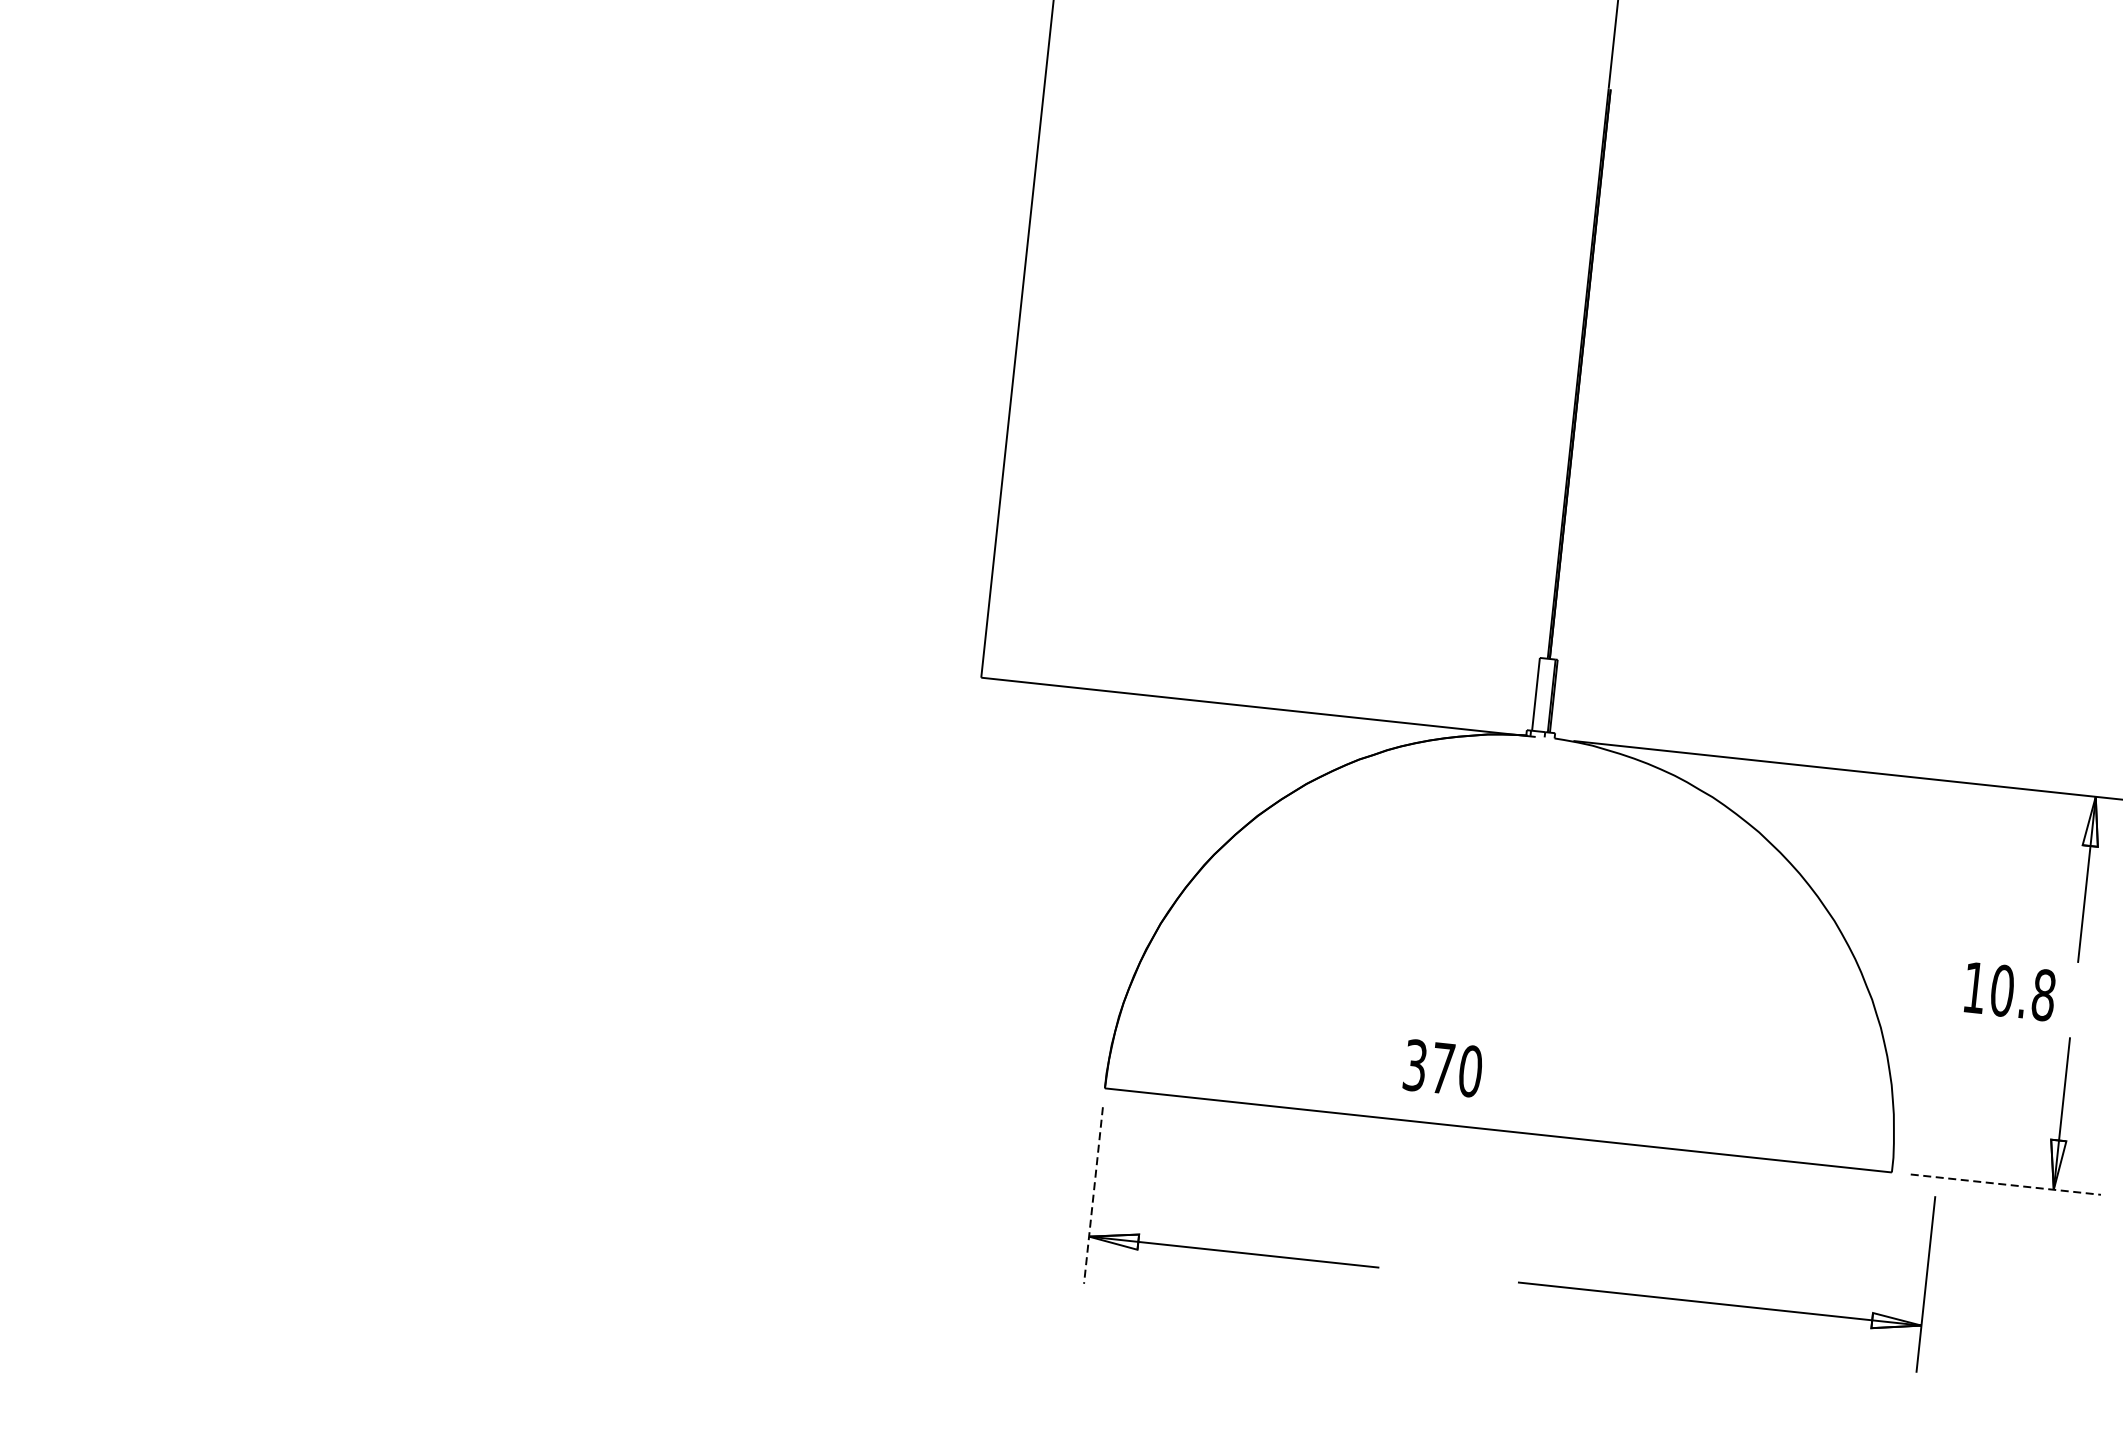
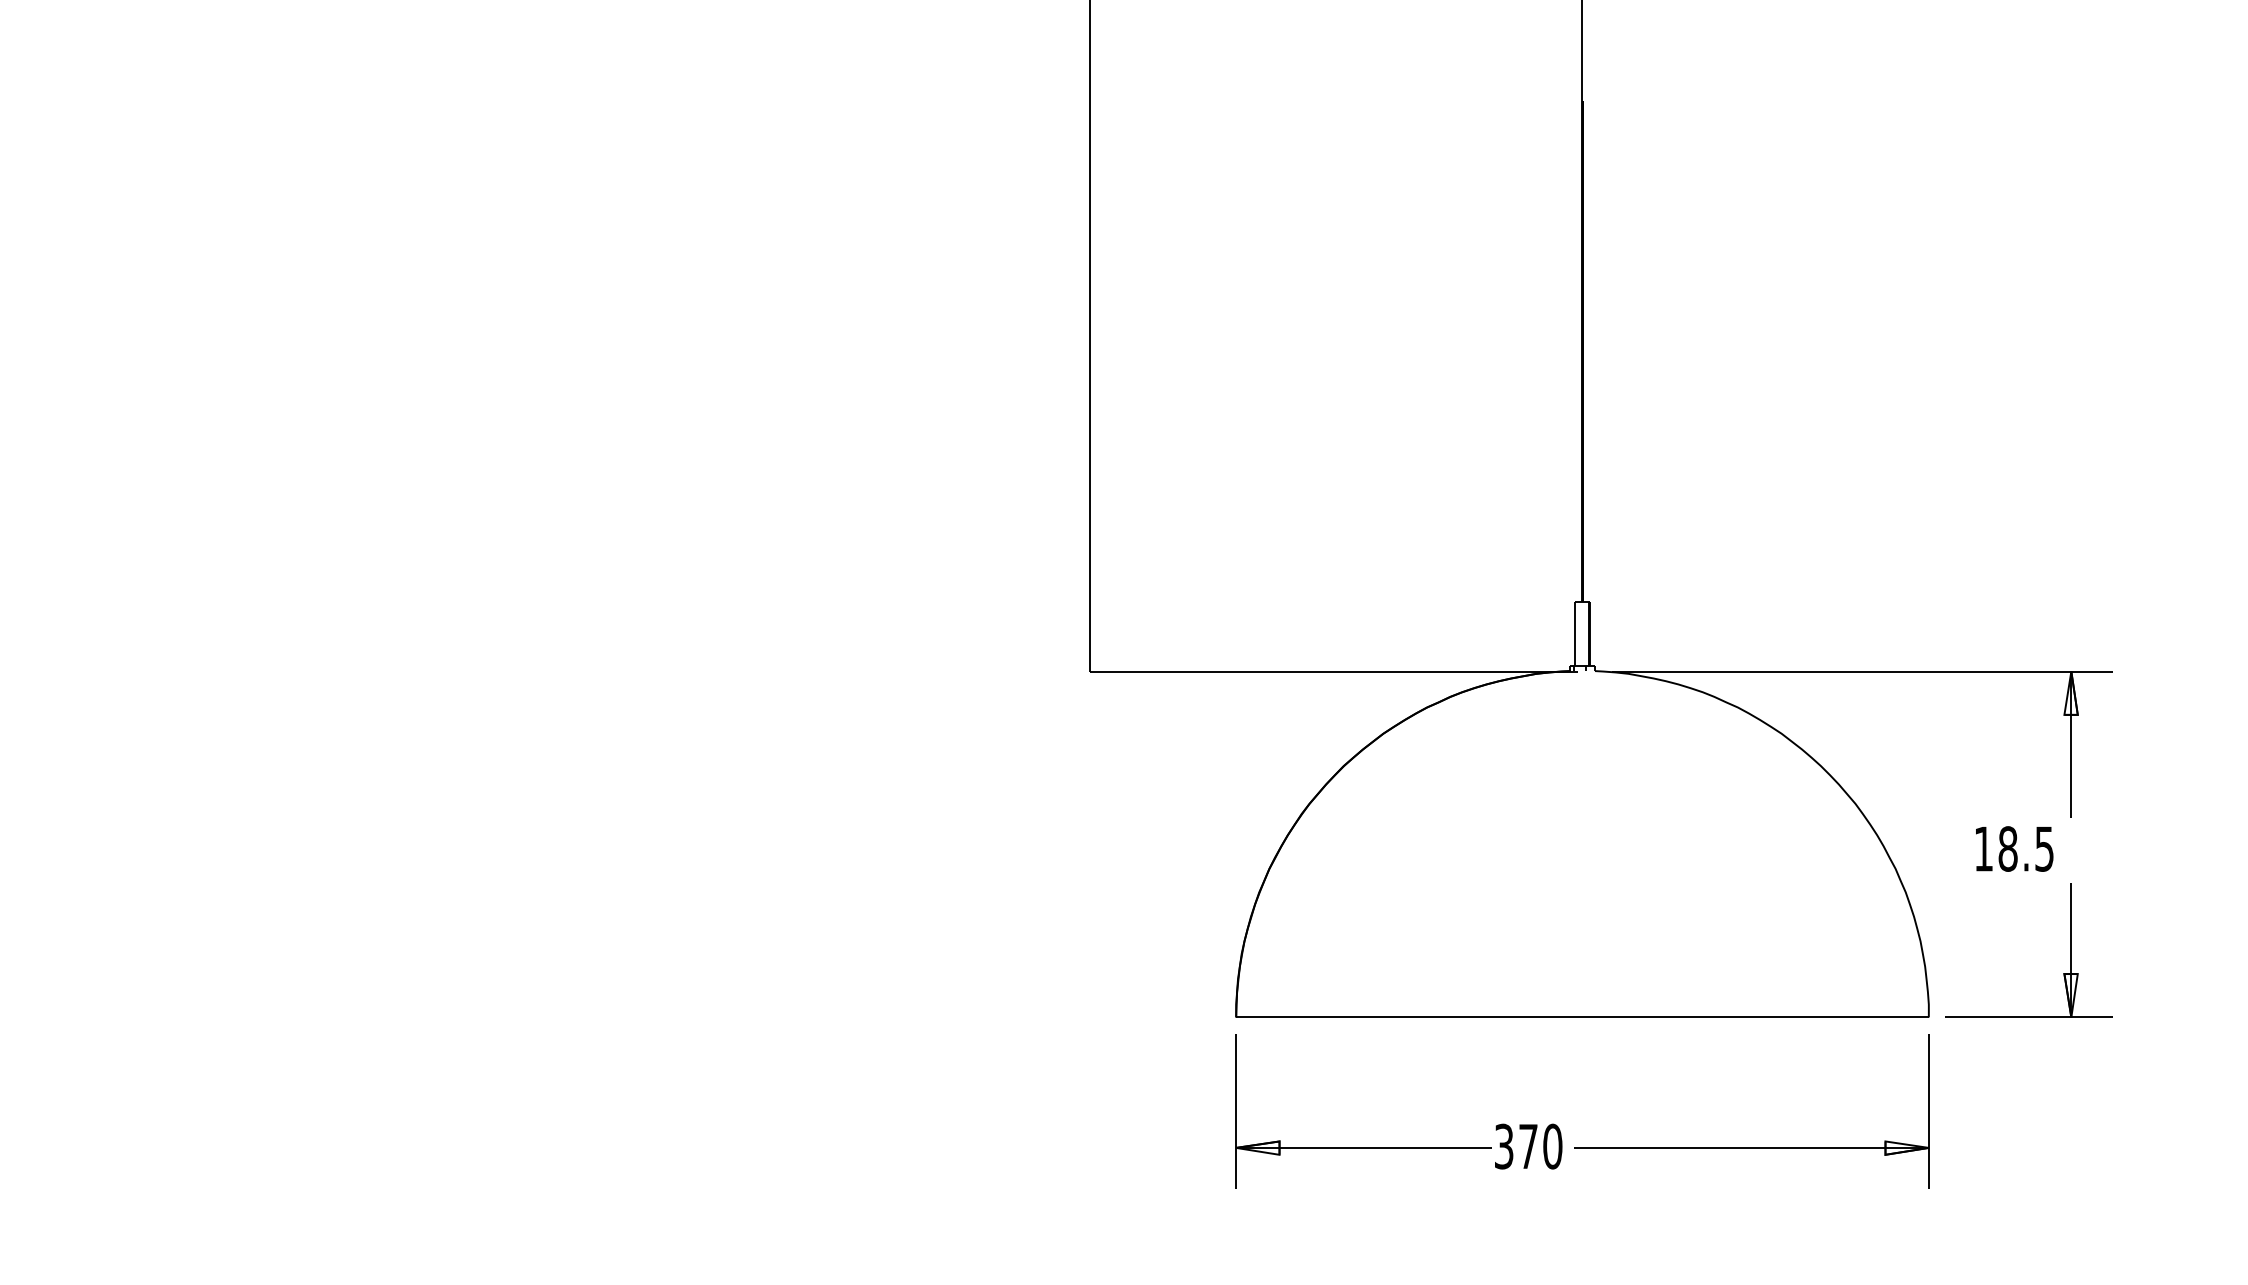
text: (2023, 992) -> (2026, 848), 10.8 -> 18.5
text: (1442, 1068) -> (1528, 1146), moved
line: (2006, 1184) -> (2029, 1017), dashed -> solid
line: (1093, 1195) -> (1236, 1111), dashed -> solid
part: (1720, 1303) -> (1751, 1147), moved

